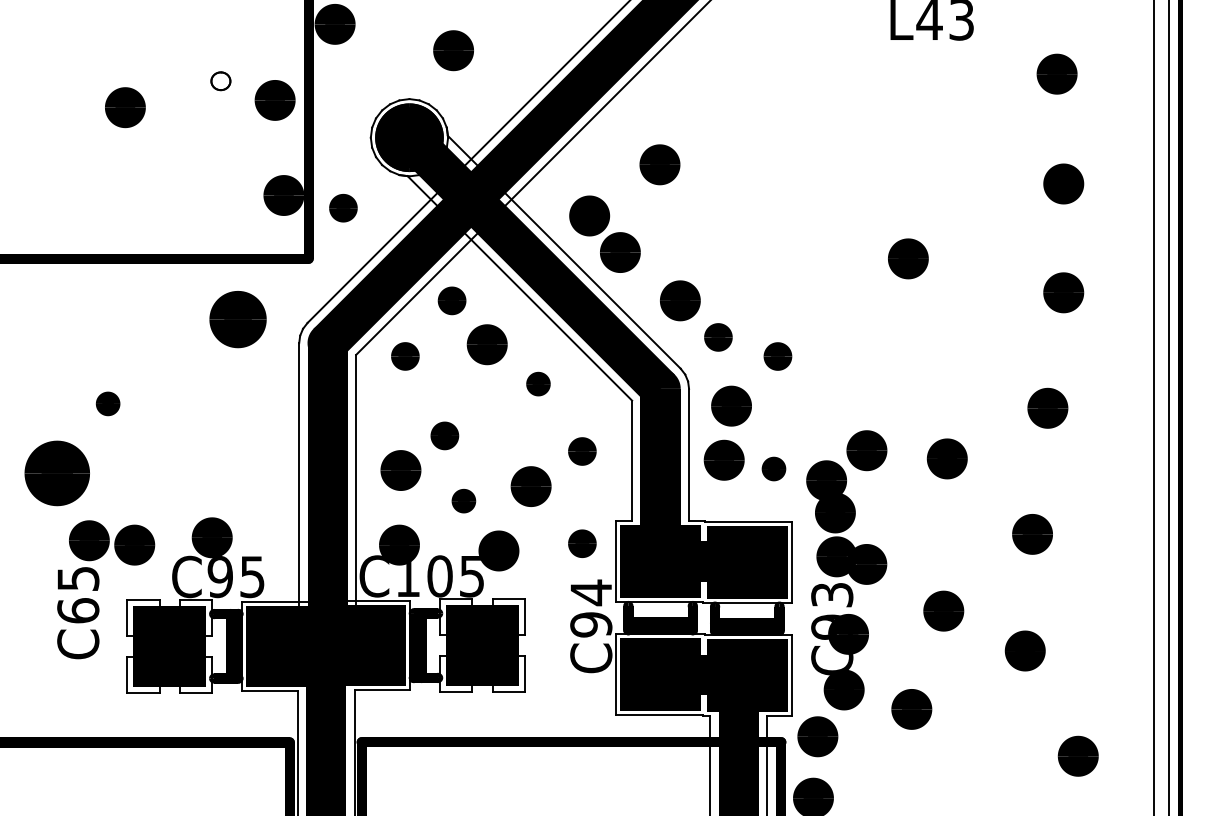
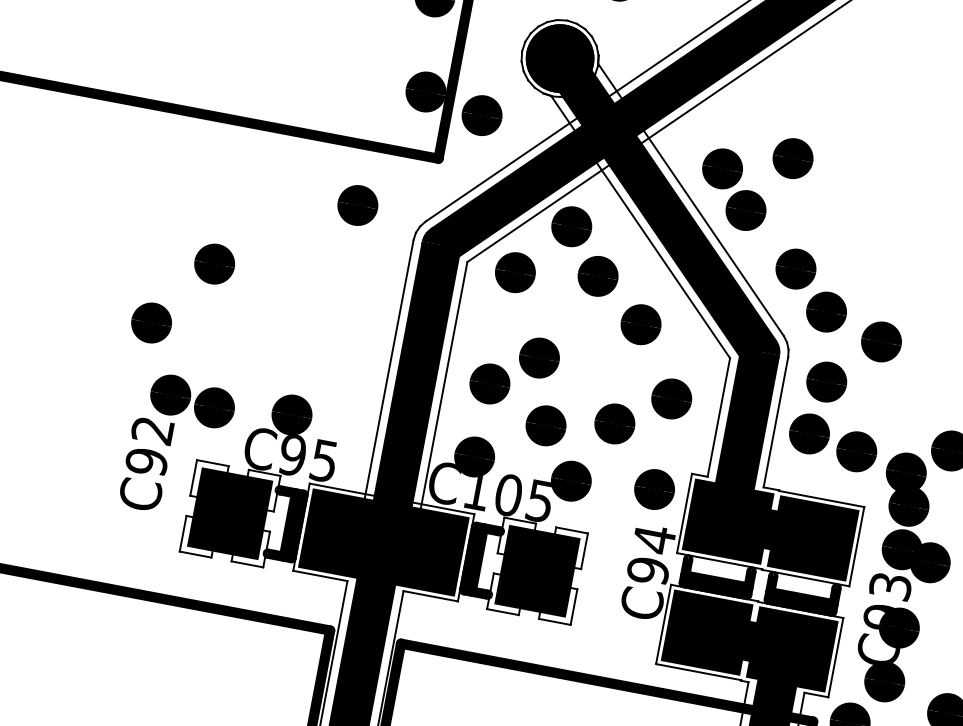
part: (659, 164) -> (792, 158), moved
part: (343, 207) -> (482, 114), size x1.43
part: (451, 300) -> (571, 226), size x1.43
part: (237, 319) -> (357, 205), size x0.71
part: (718, 337) -> (826, 312), size x1.43
part: (405, 356) -> (515, 272), size x1.43
part: (777, 356) -> (881, 341), size x1.43
part: (538, 383) -> (641, 324), size x1.67
part: (107, 403) -> (214, 263), size x1.67
part: (444, 435) -> (539, 357), size x1.43
part: (582, 451) -> (671, 398), size x1.43
part: (773, 468) -> (856, 451), size x1.67
part: (56, 473) -> (150, 322), size x0.62
part: (463, 500) -> (545, 425), size x1.67
part: (582, 543) -> (654, 489), size x1.43
text: (78, 595) -> (149, 446), C65 -> C92

